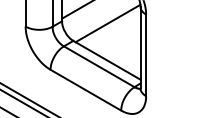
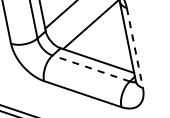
line: (146, 55) -> (135, 48), solid -> dashed
line: (99, 66) -> (91, 68), solid -> dashed

